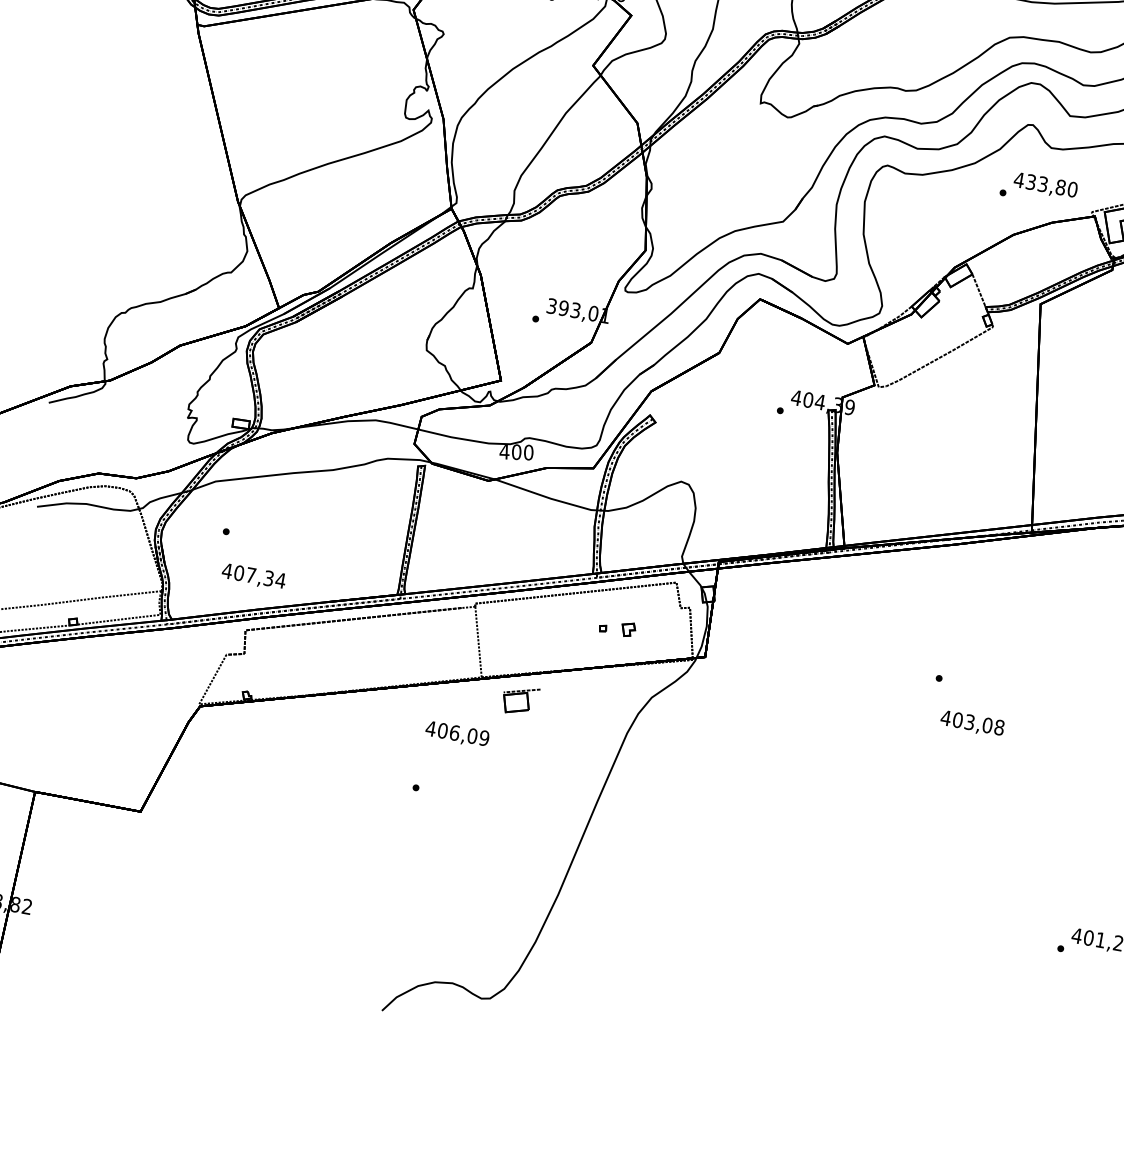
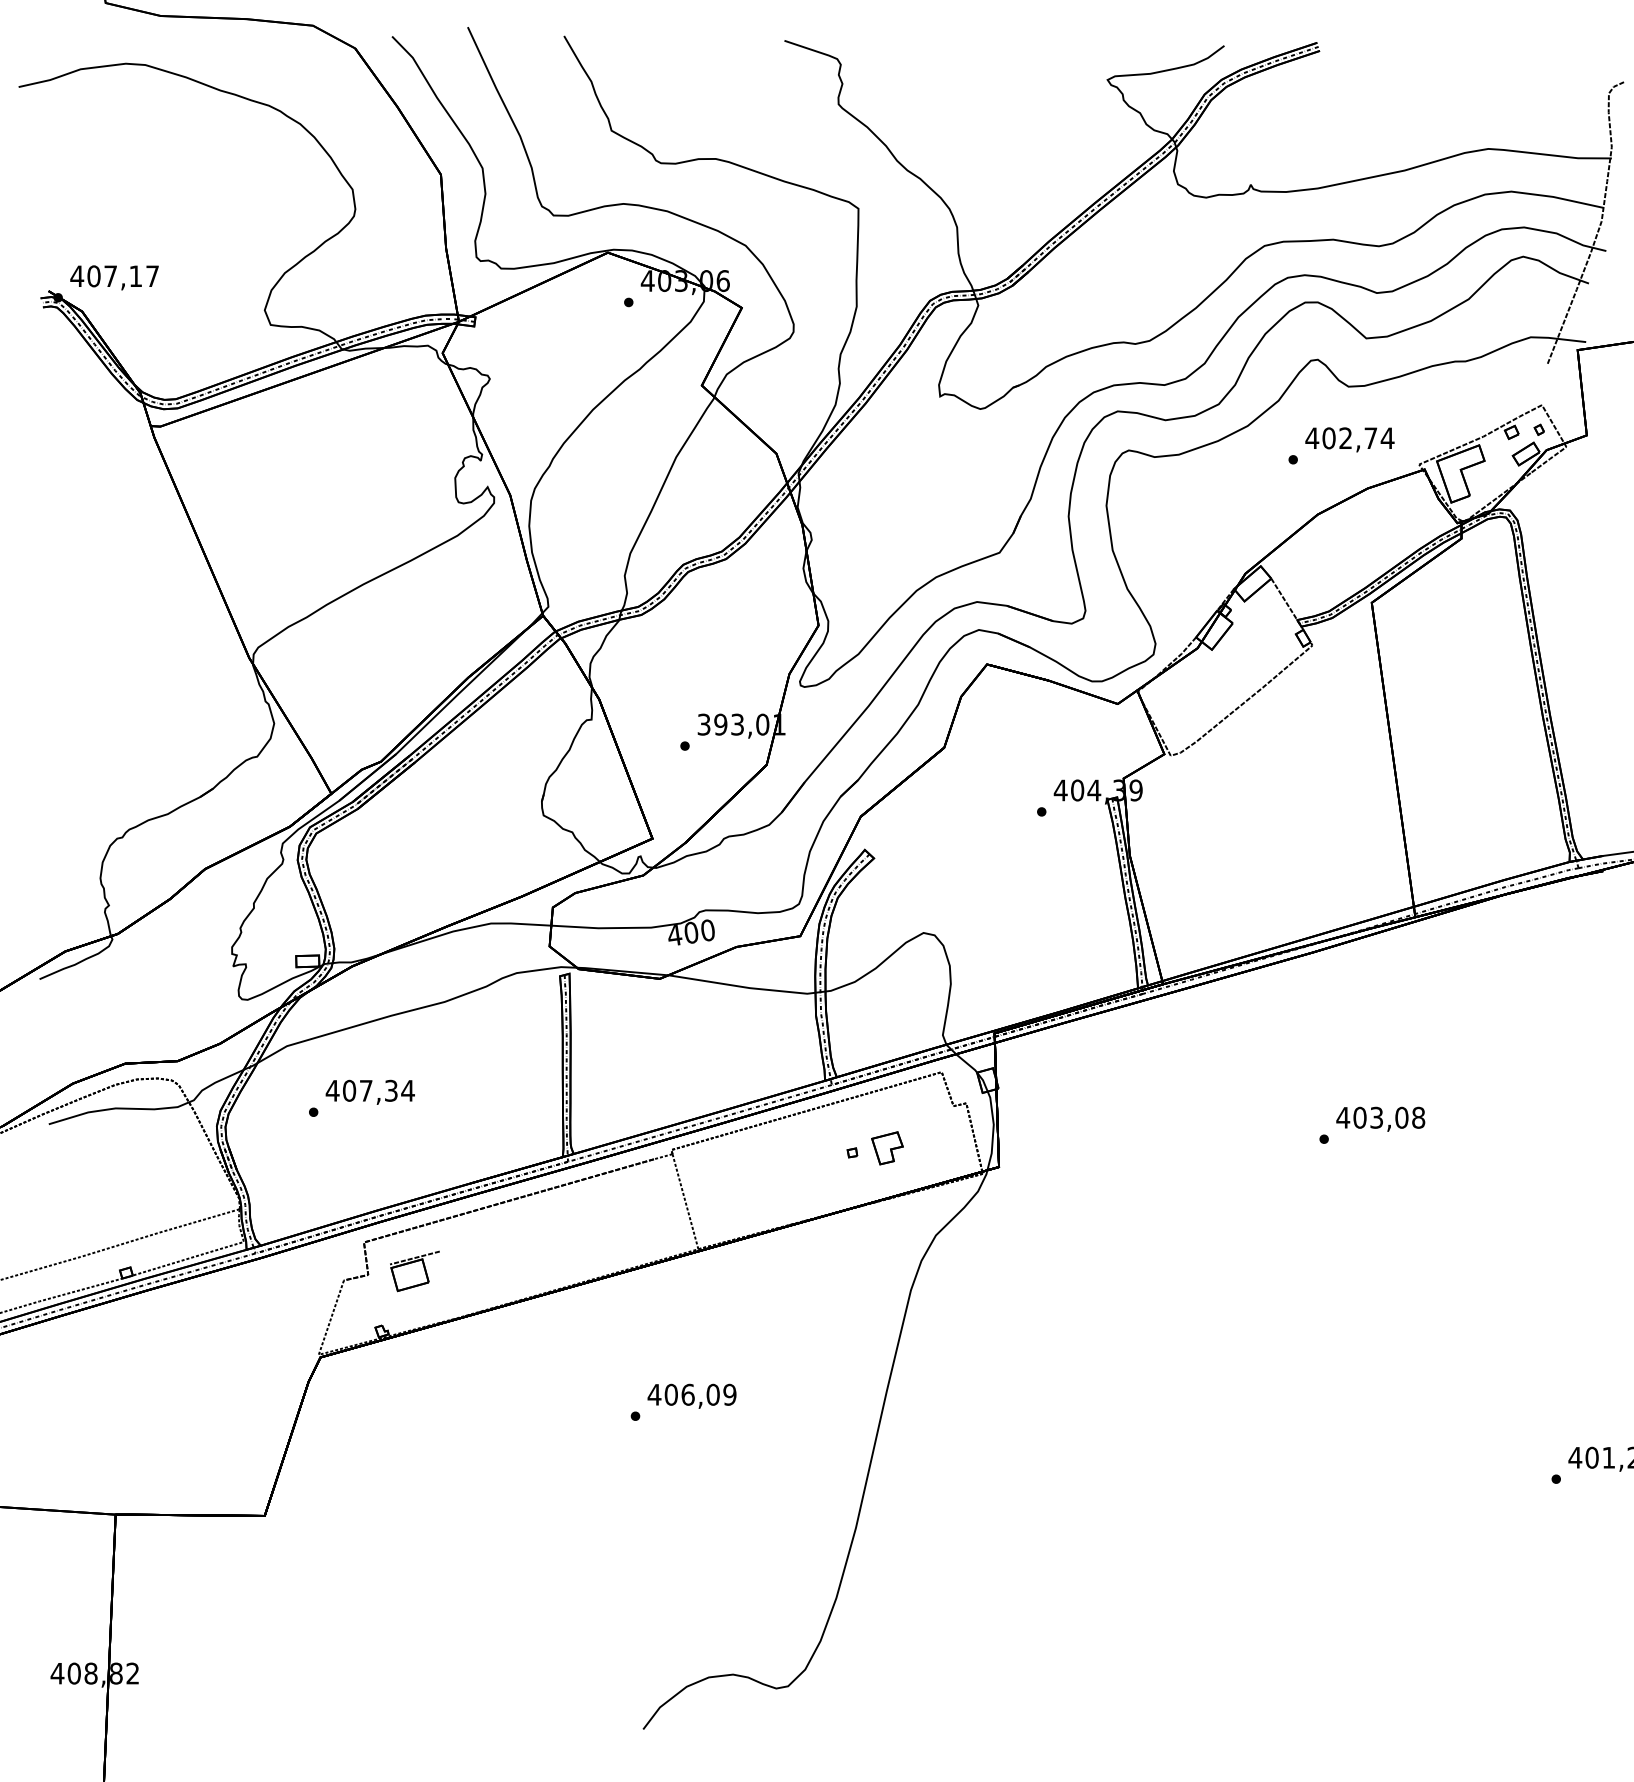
text: (1051, 186) -> (1358, 438), 433,80 -> 402,74
text: (253, 576) -> (369, 1091), moved
part: (628, 629) -> (887, 1148), size x1.67
part: (520, 700) -> (414, 1271), moved
text: (972, 723) -> (1380, 1118), moved
text: (457, 733) -> (691, 1395), moved

